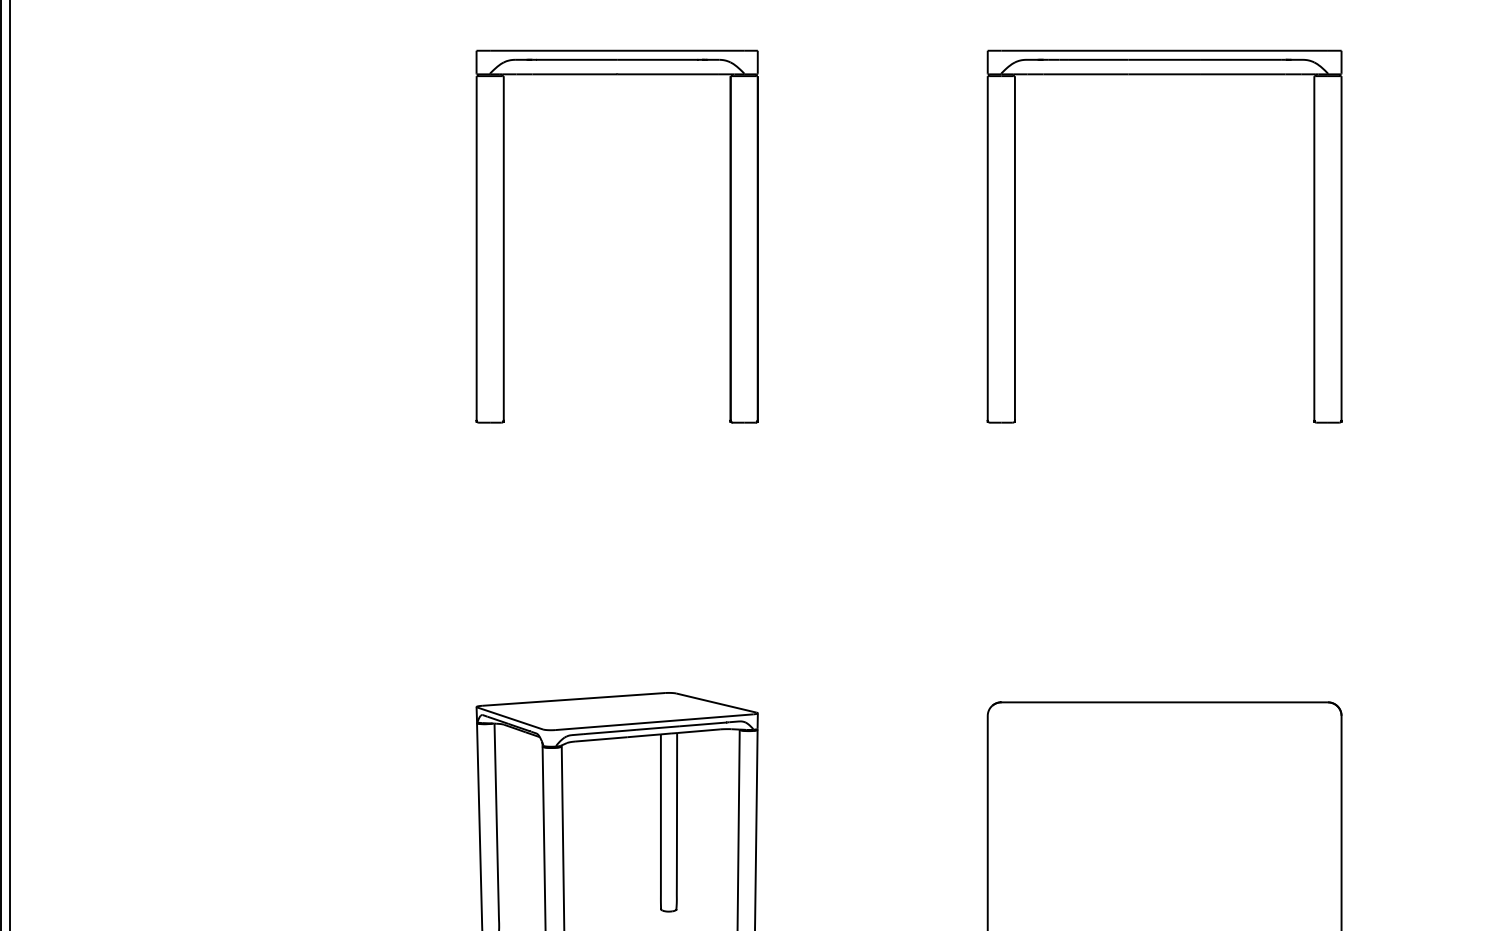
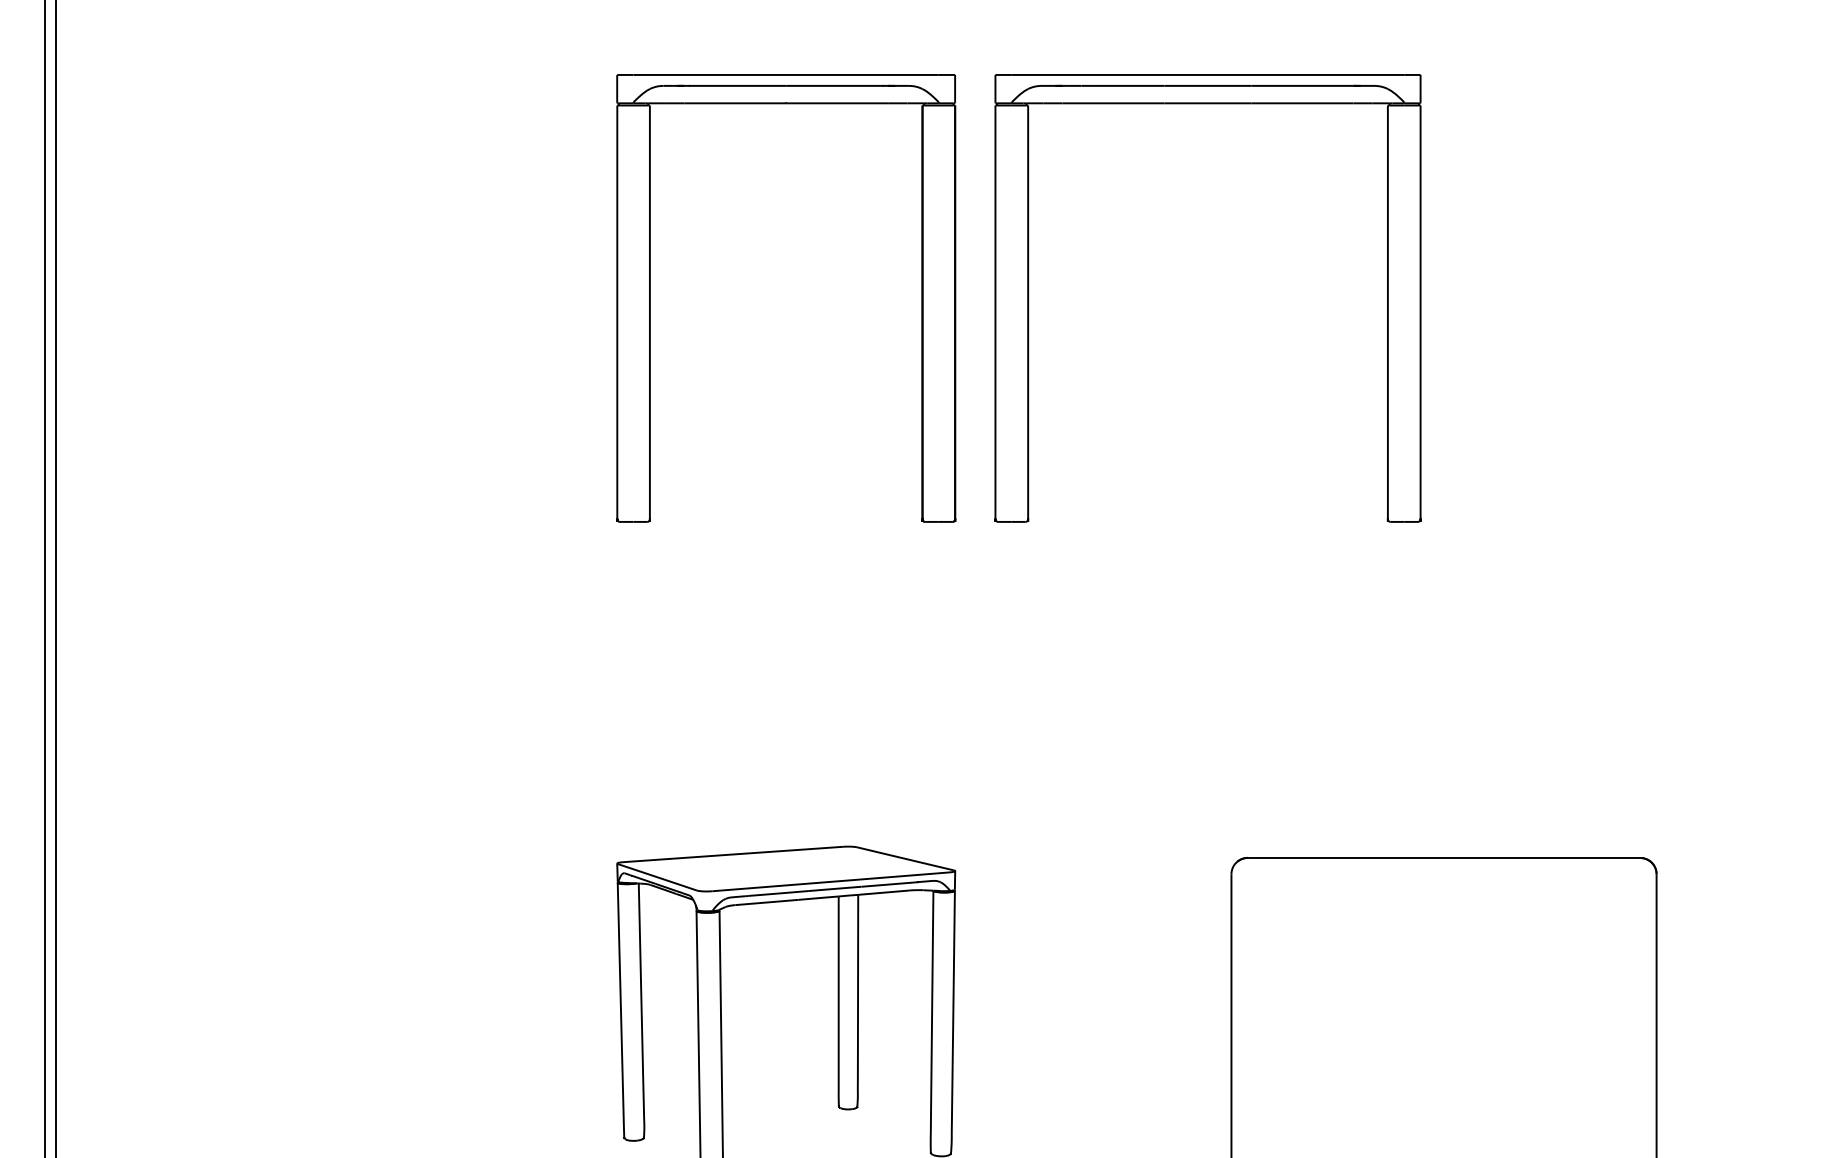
part: (1016, 236) -> (1029, 298), moved

